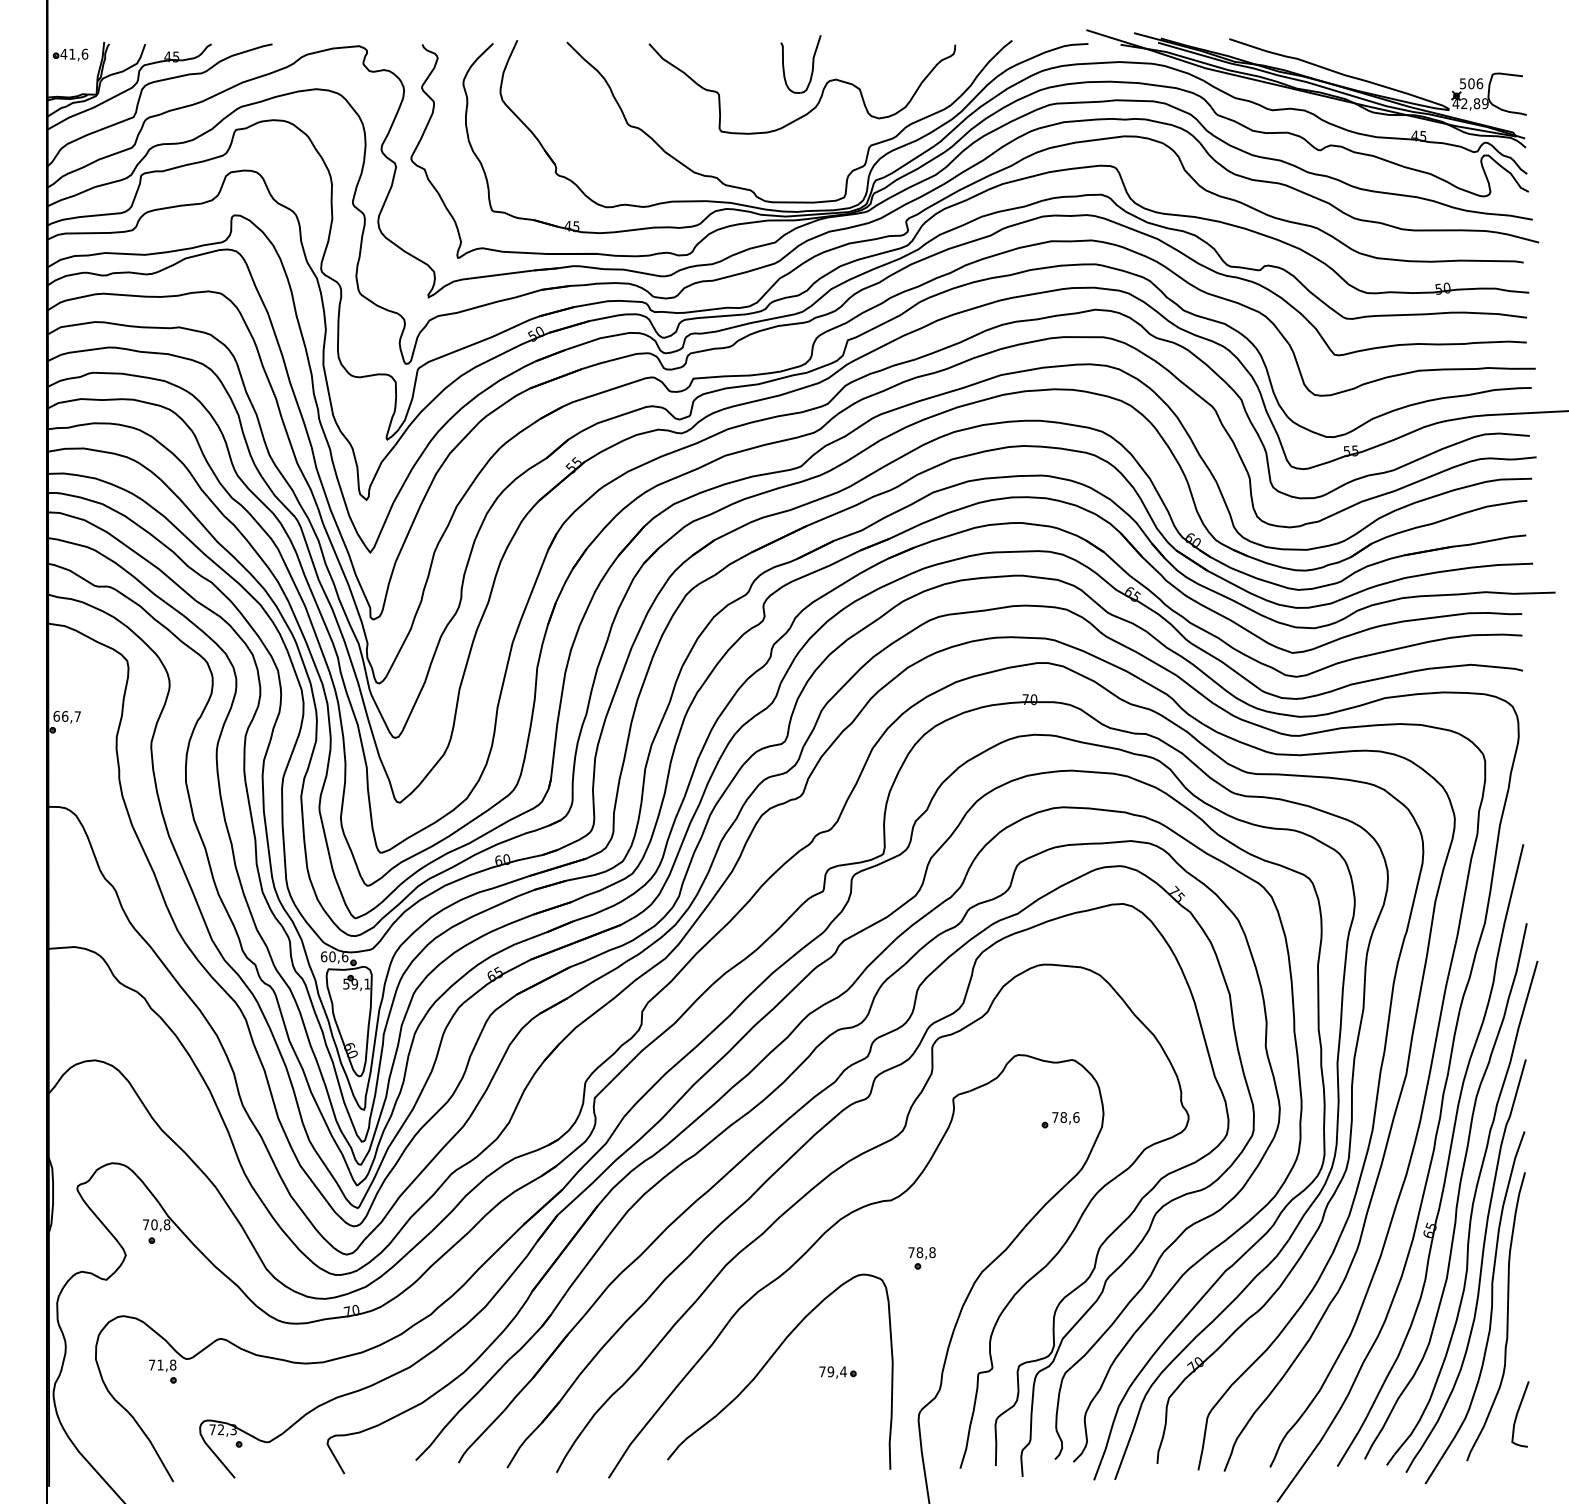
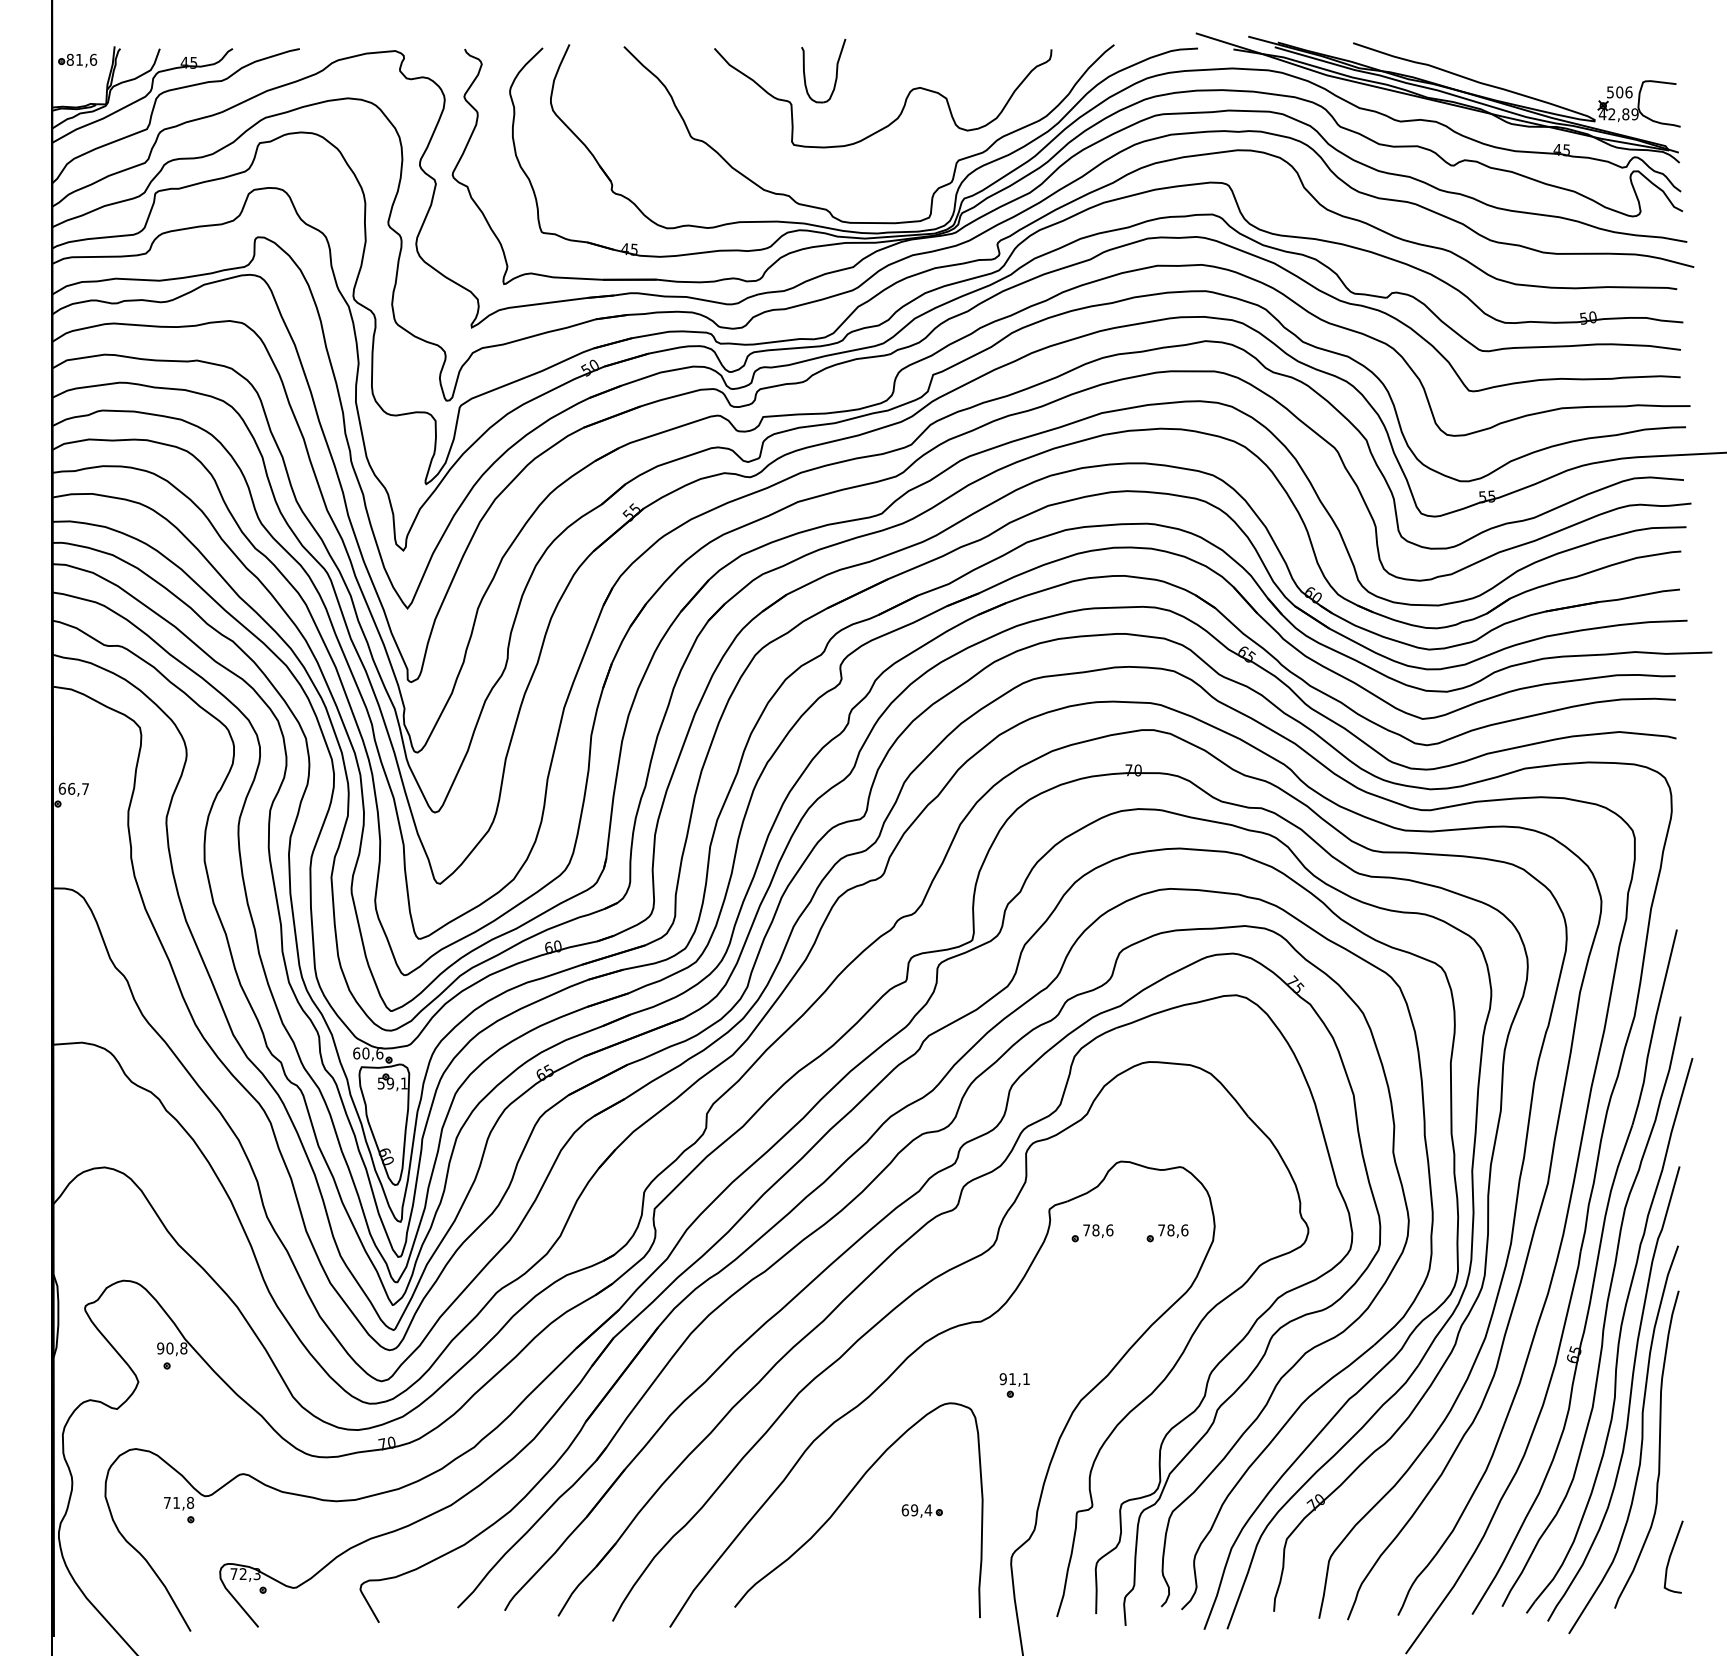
text: (64, 53) -> (70, 59), 41,6 -> 81,6
part: (811, 68) -> (835, 75), moved
part: (992, 1120) -> (1092, 1233), added
text: (145, 1224) -> (160, 1348), 70,8 -> 90,8
text: (921, 1252) -> (1014, 1379), 78,8 -> 91,1
text: (821, 1371) -> (904, 1510), 79,4 -> 69,4

